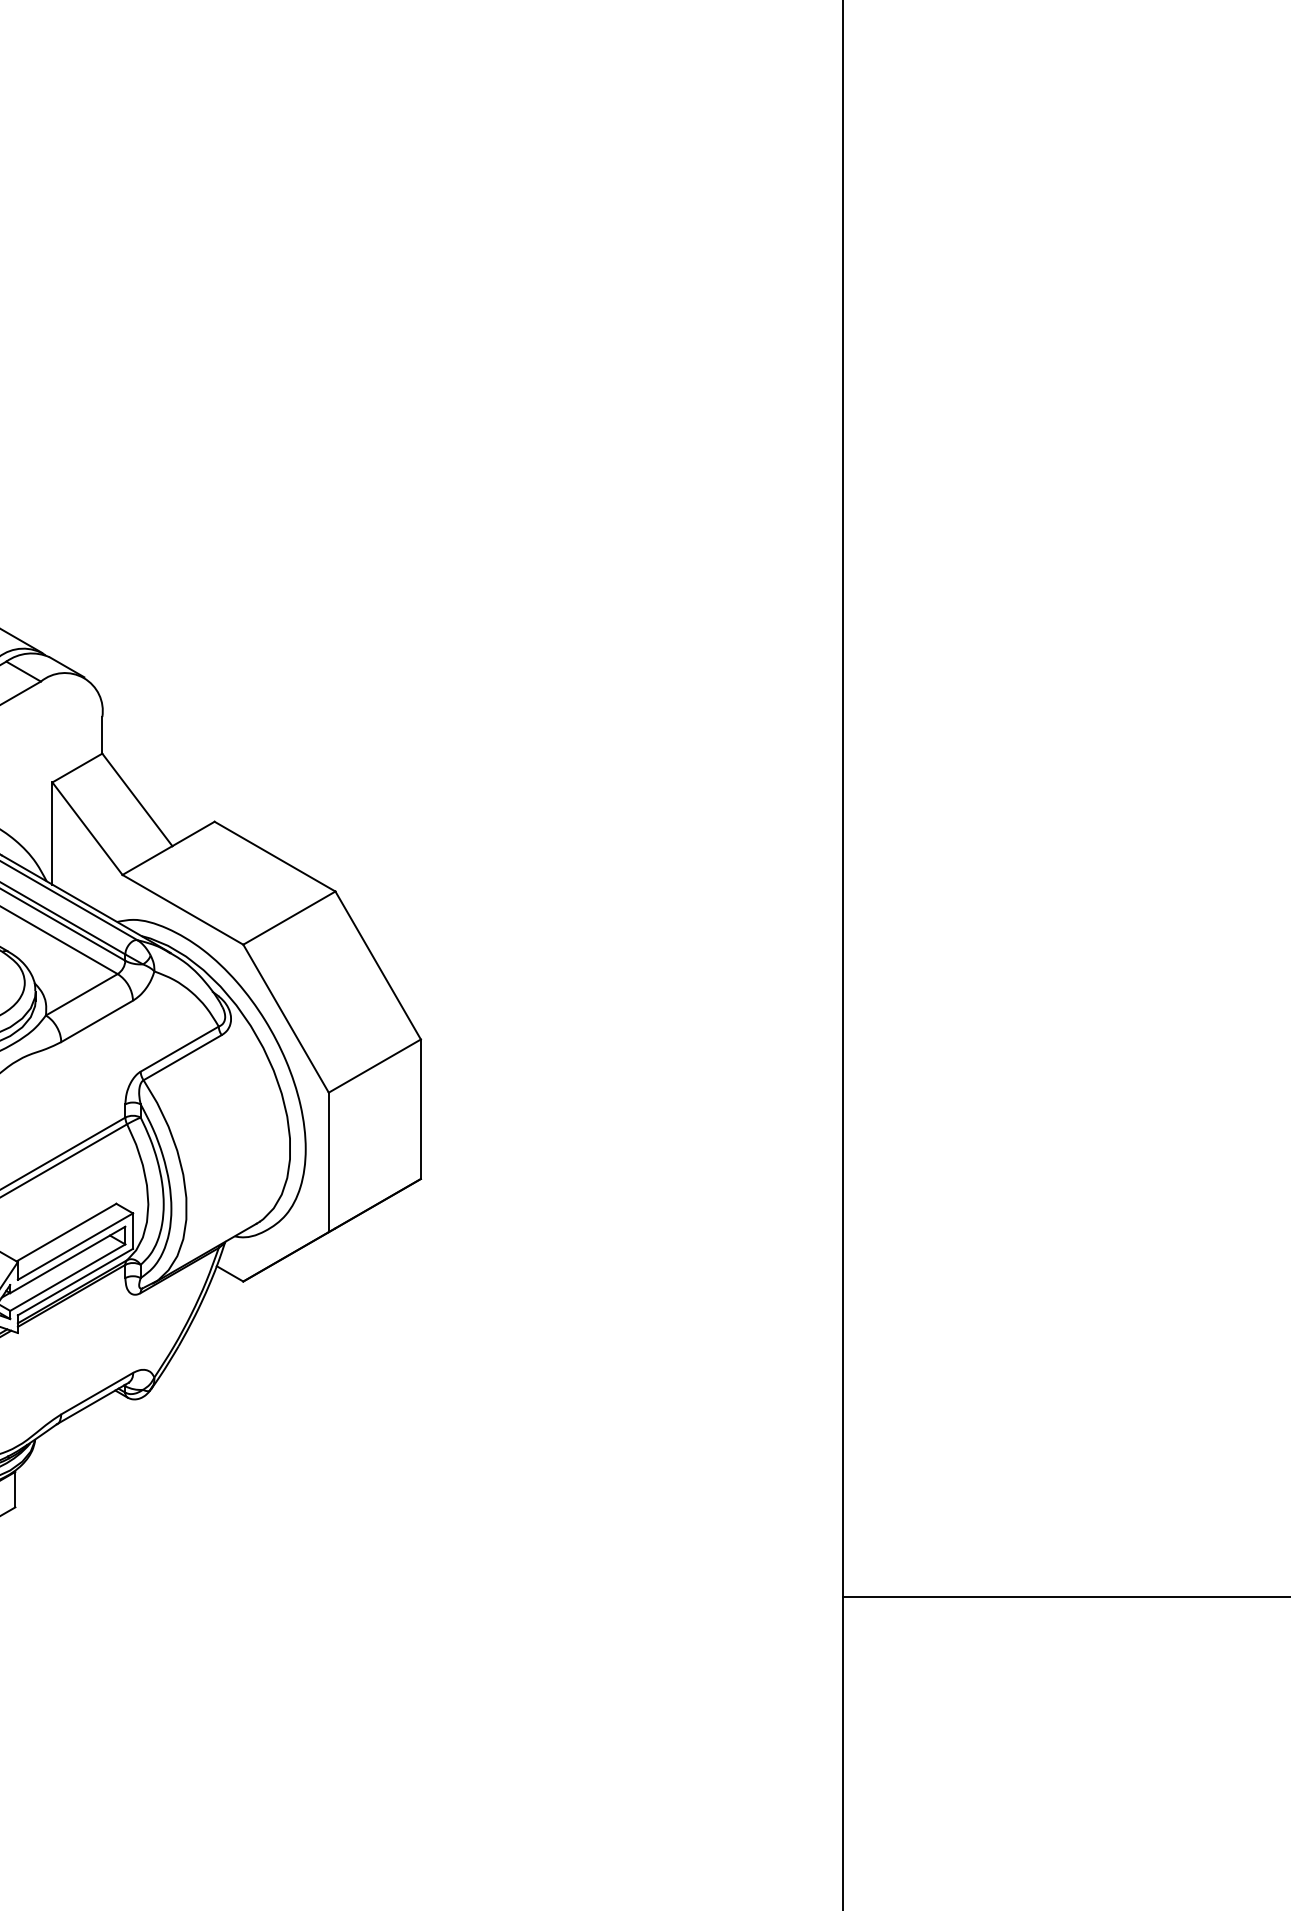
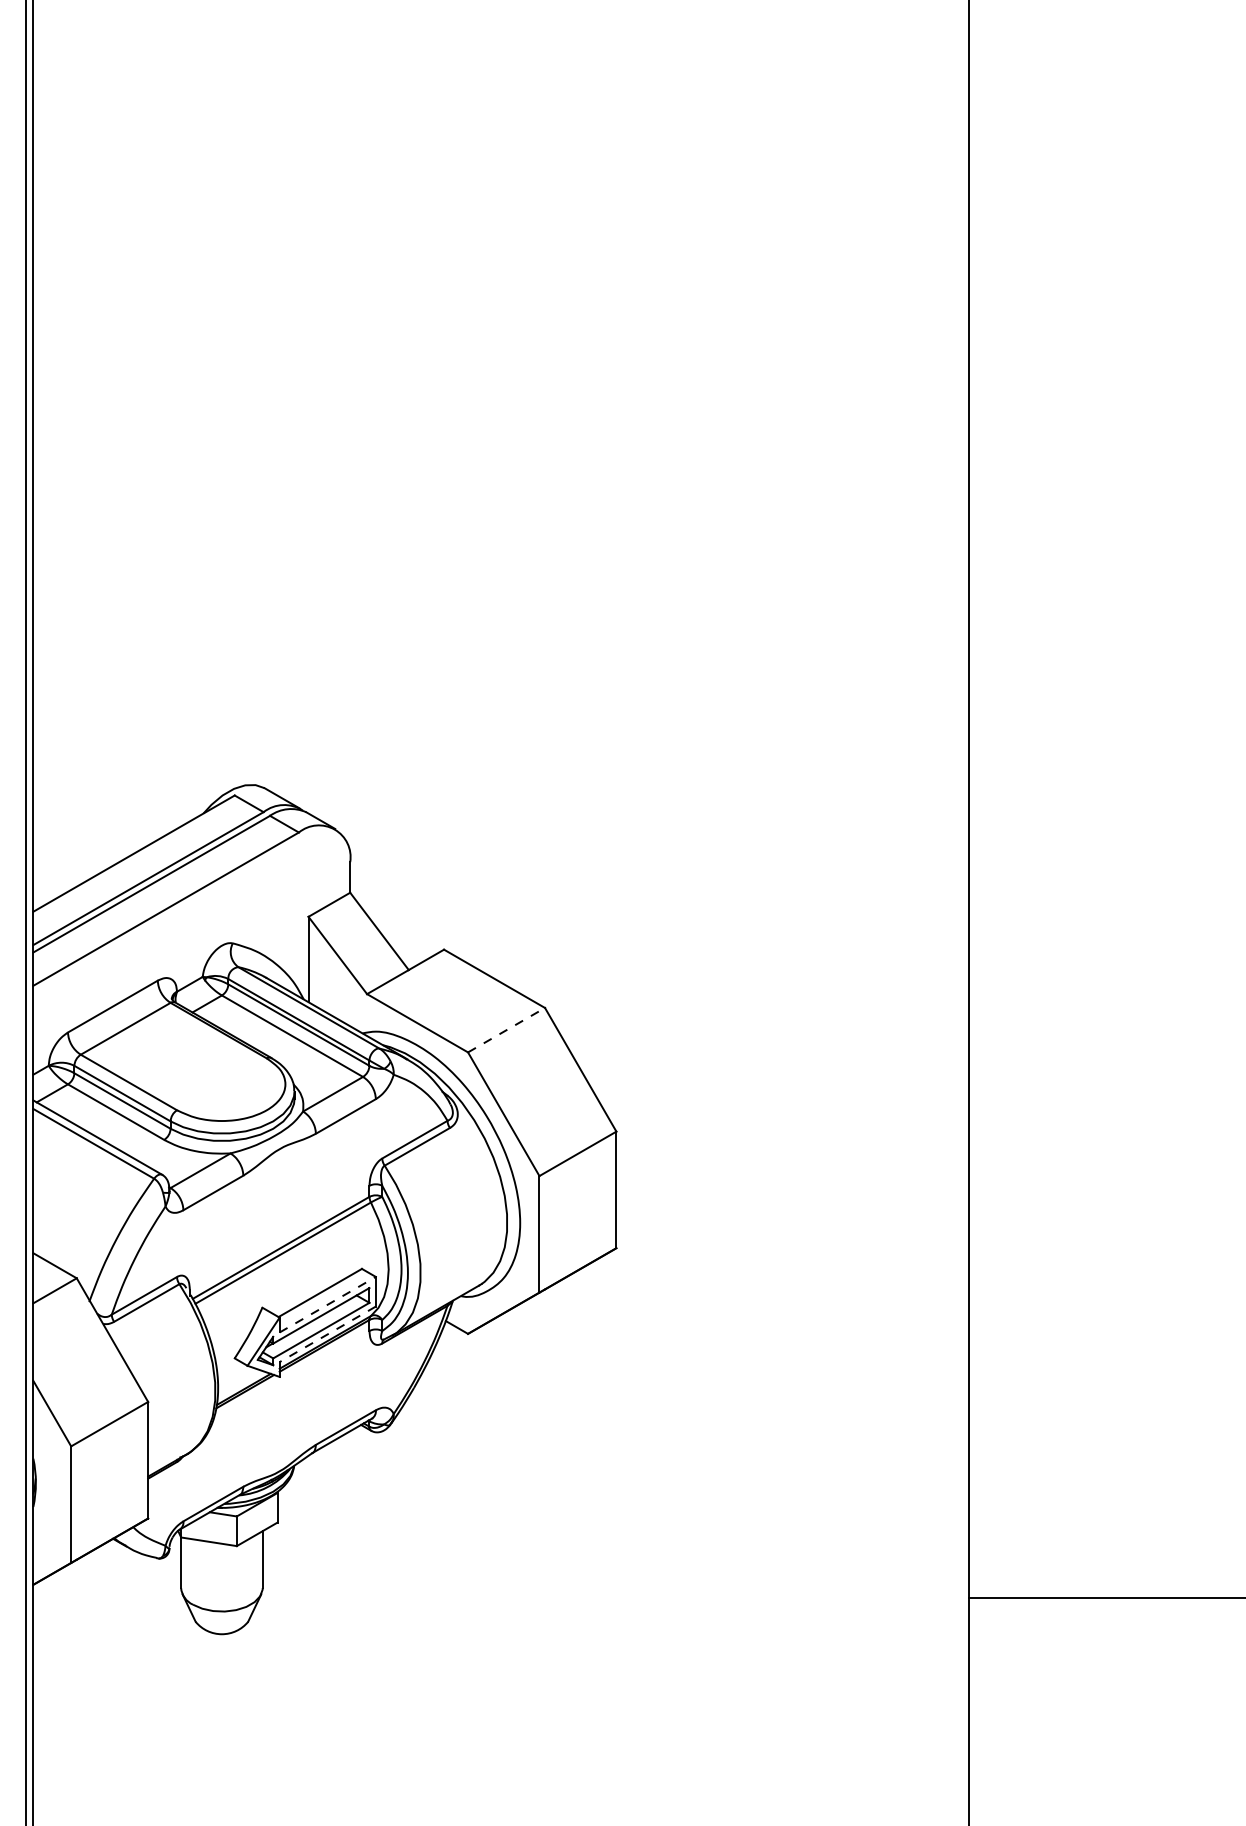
line: (289, 917) -> (506, 1029), solid -> dashed
line: (75, 1246) -> (327, 1304), solid -> dashed
line: (75, 1282) -> (327, 1334), solid -> dashed

